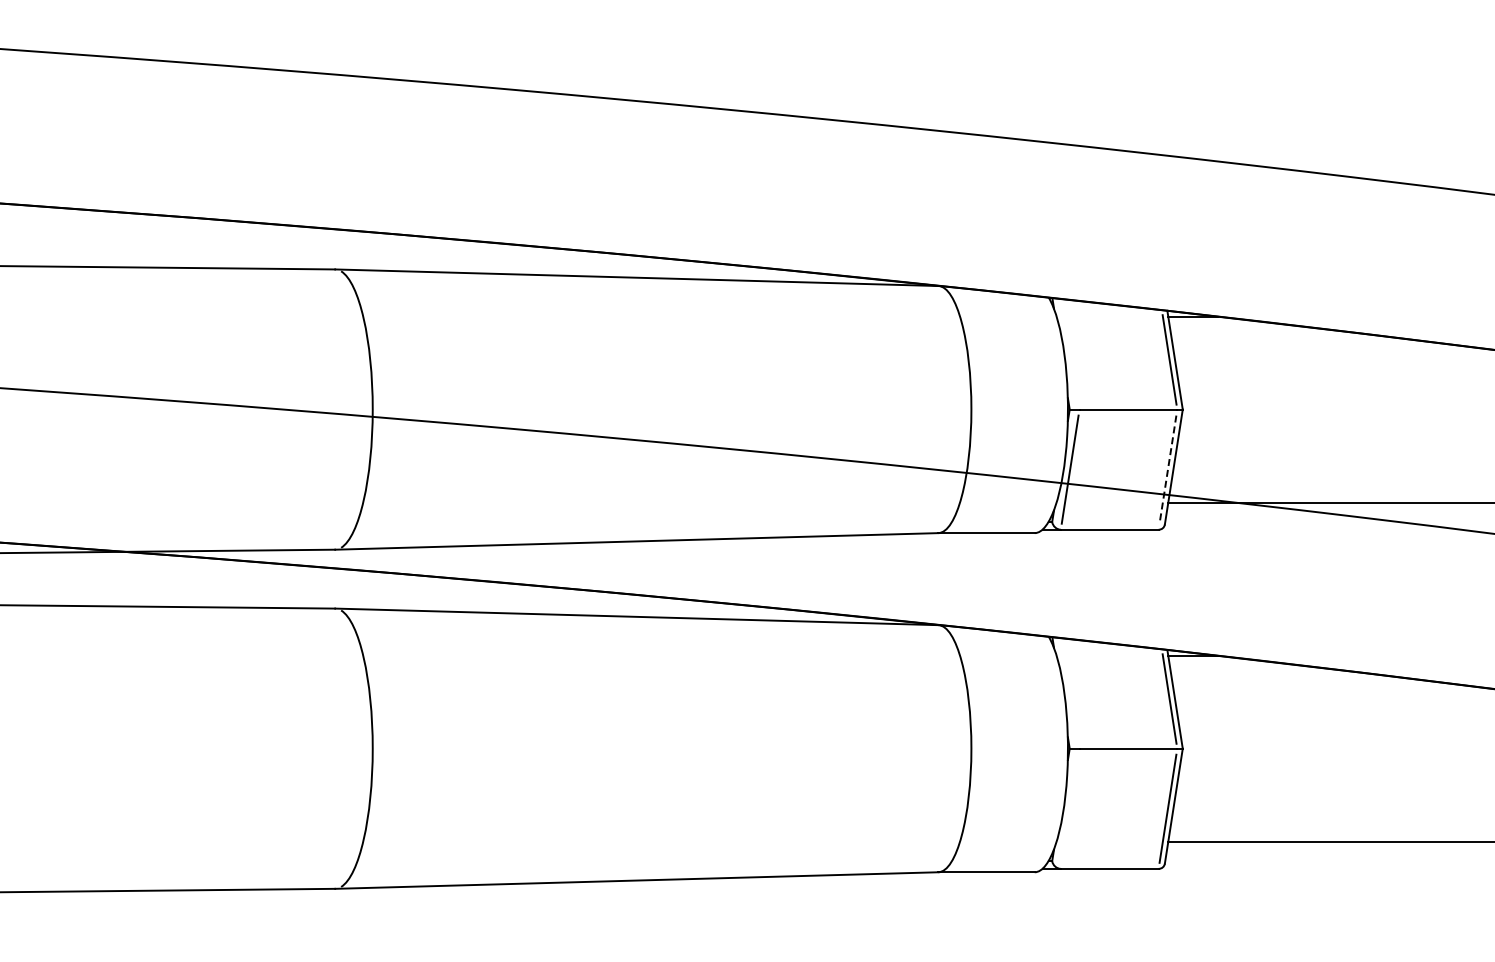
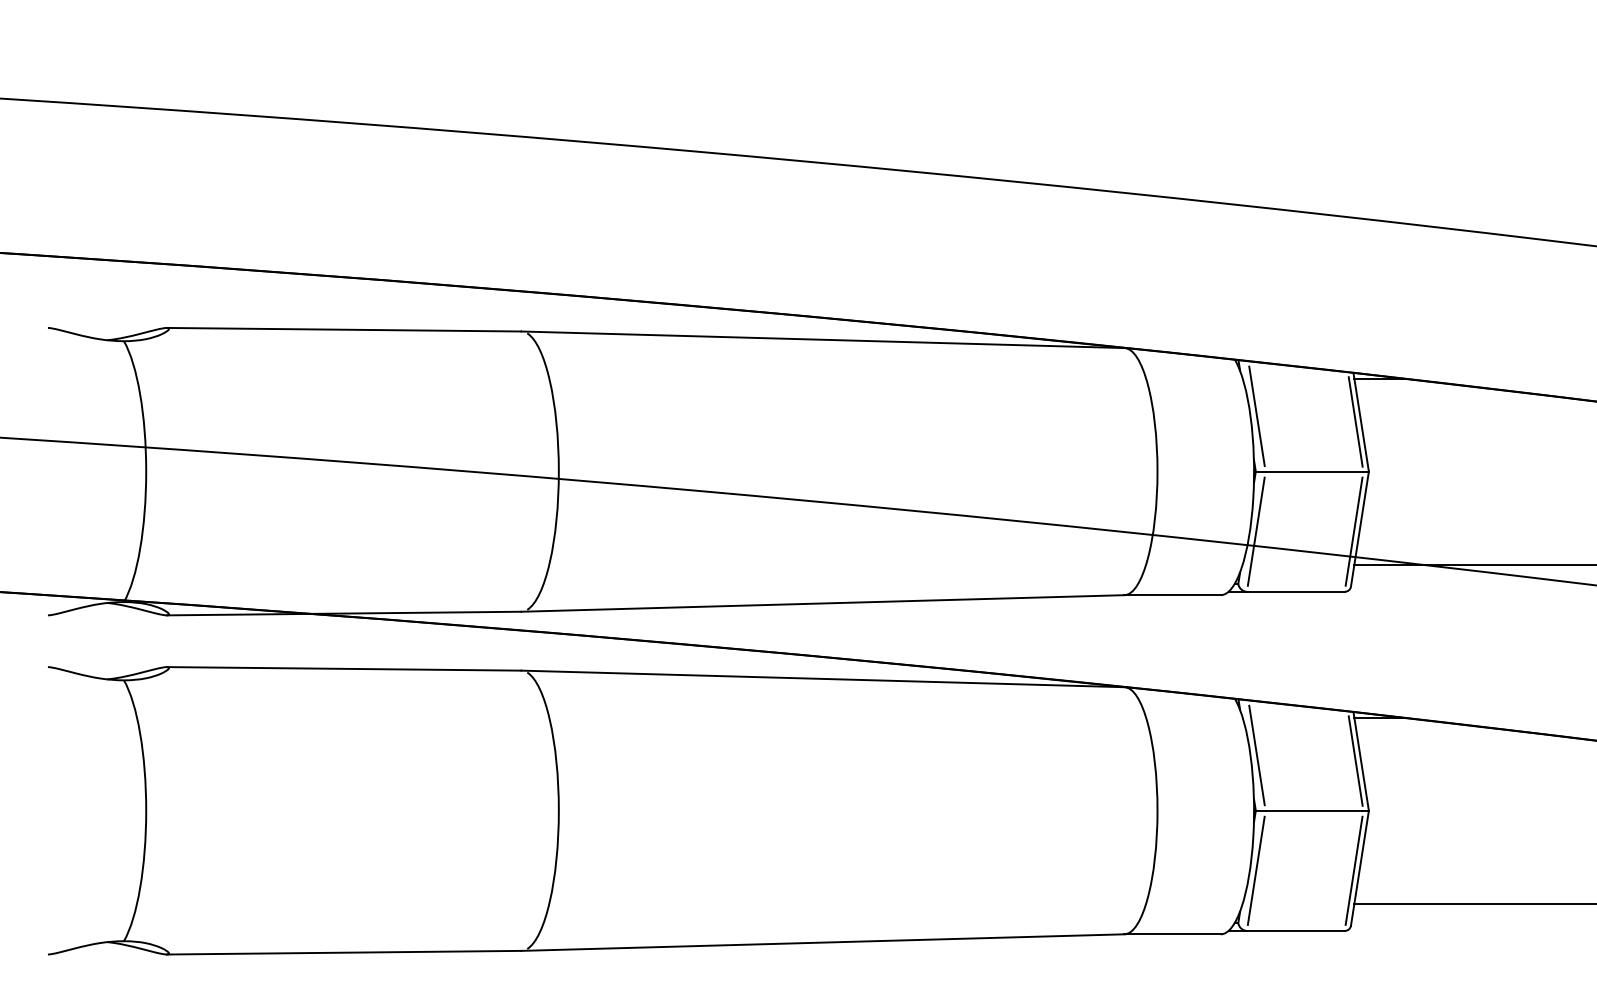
line: (1070, 354) -> (1256, 416), added
line: (1168, 469) -> (1354, 531), dashed -> solid
line: (1070, 693) -> (1256, 755), added
line: (1069, 808) -> (1255, 870), added

